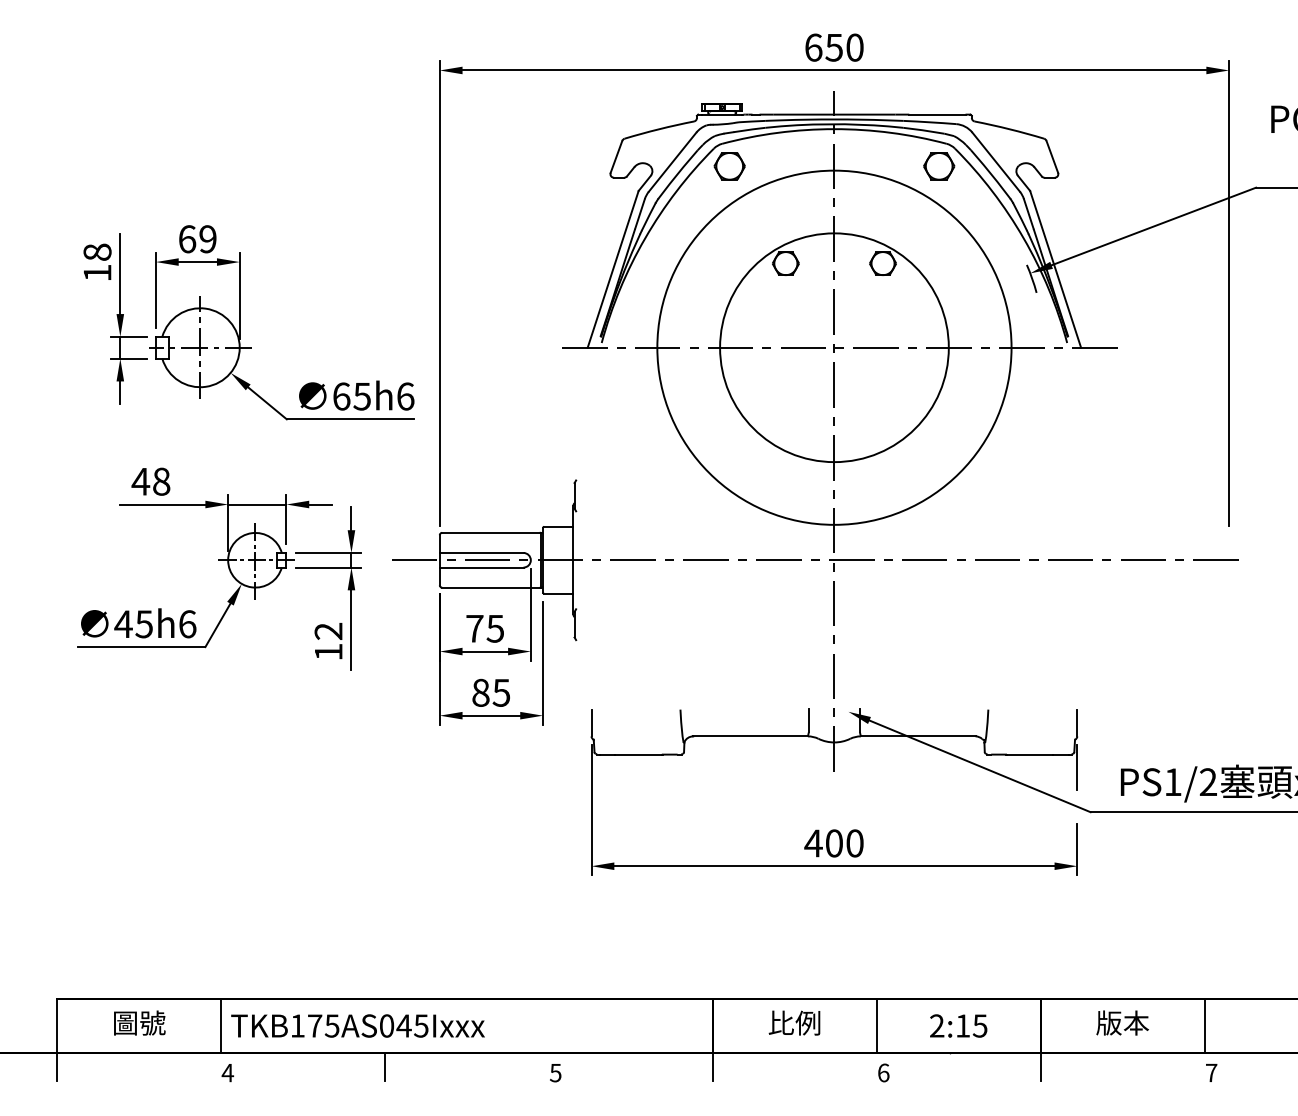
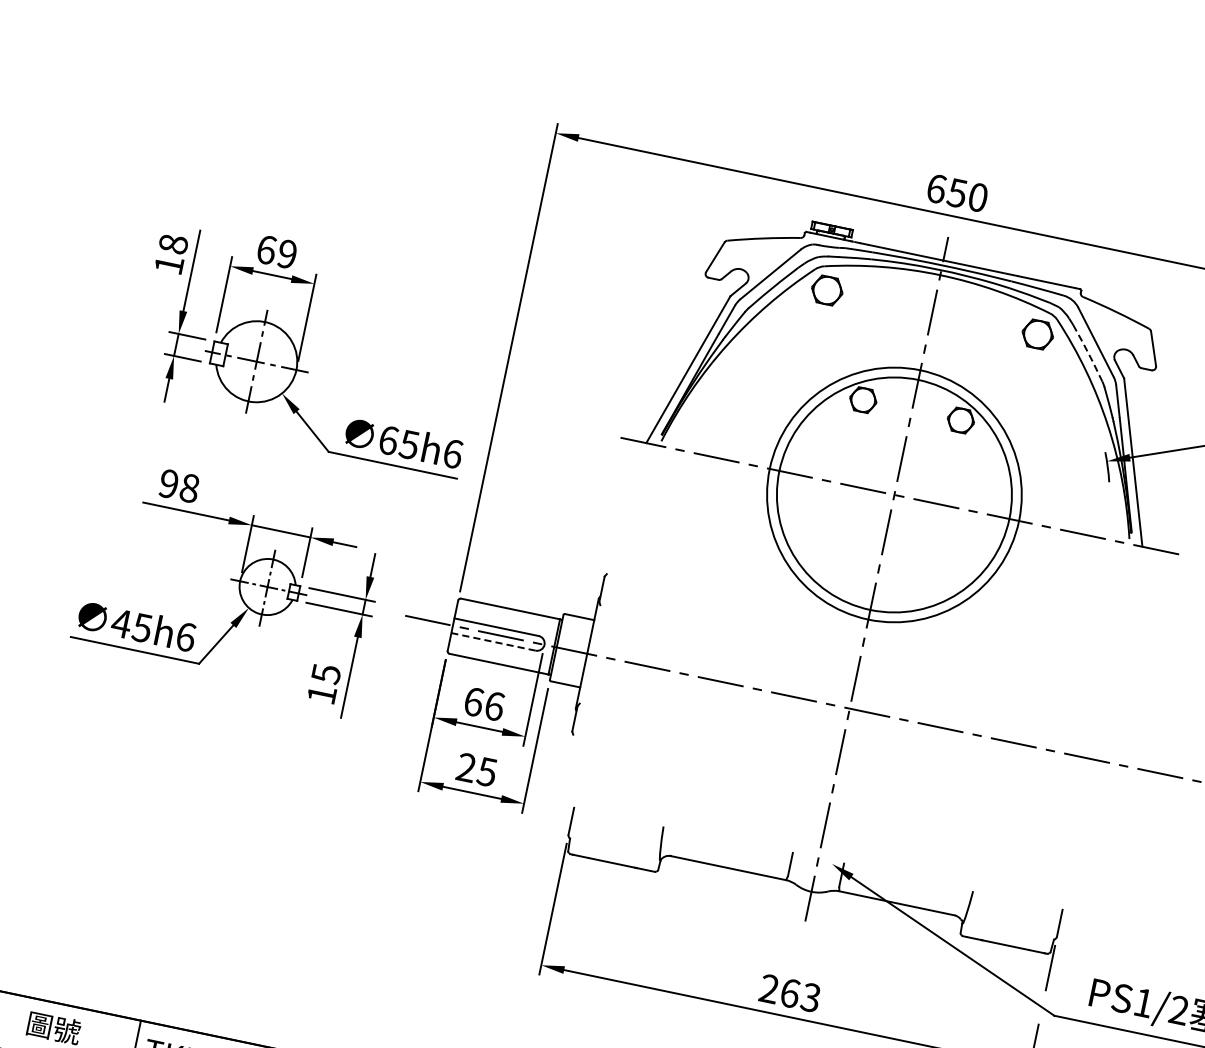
line: (991, 174) -> (1088, 353), solid -> dashed
circle: (834, 347) -> (894, 494), size x0.7
text: (140, 481) -> (168, 483), 48 -> 98
line: (481, 567) -> (493, 641), solid -> dashed
text: (485, 628) -> (484, 703), 75 -> 66
text: (328, 631) -> (326, 673), 12 -> 15
text: (480, 692) -> (466, 767), 85 -> 25
text: (833, 843) -> (789, 993), 400 -> 263

